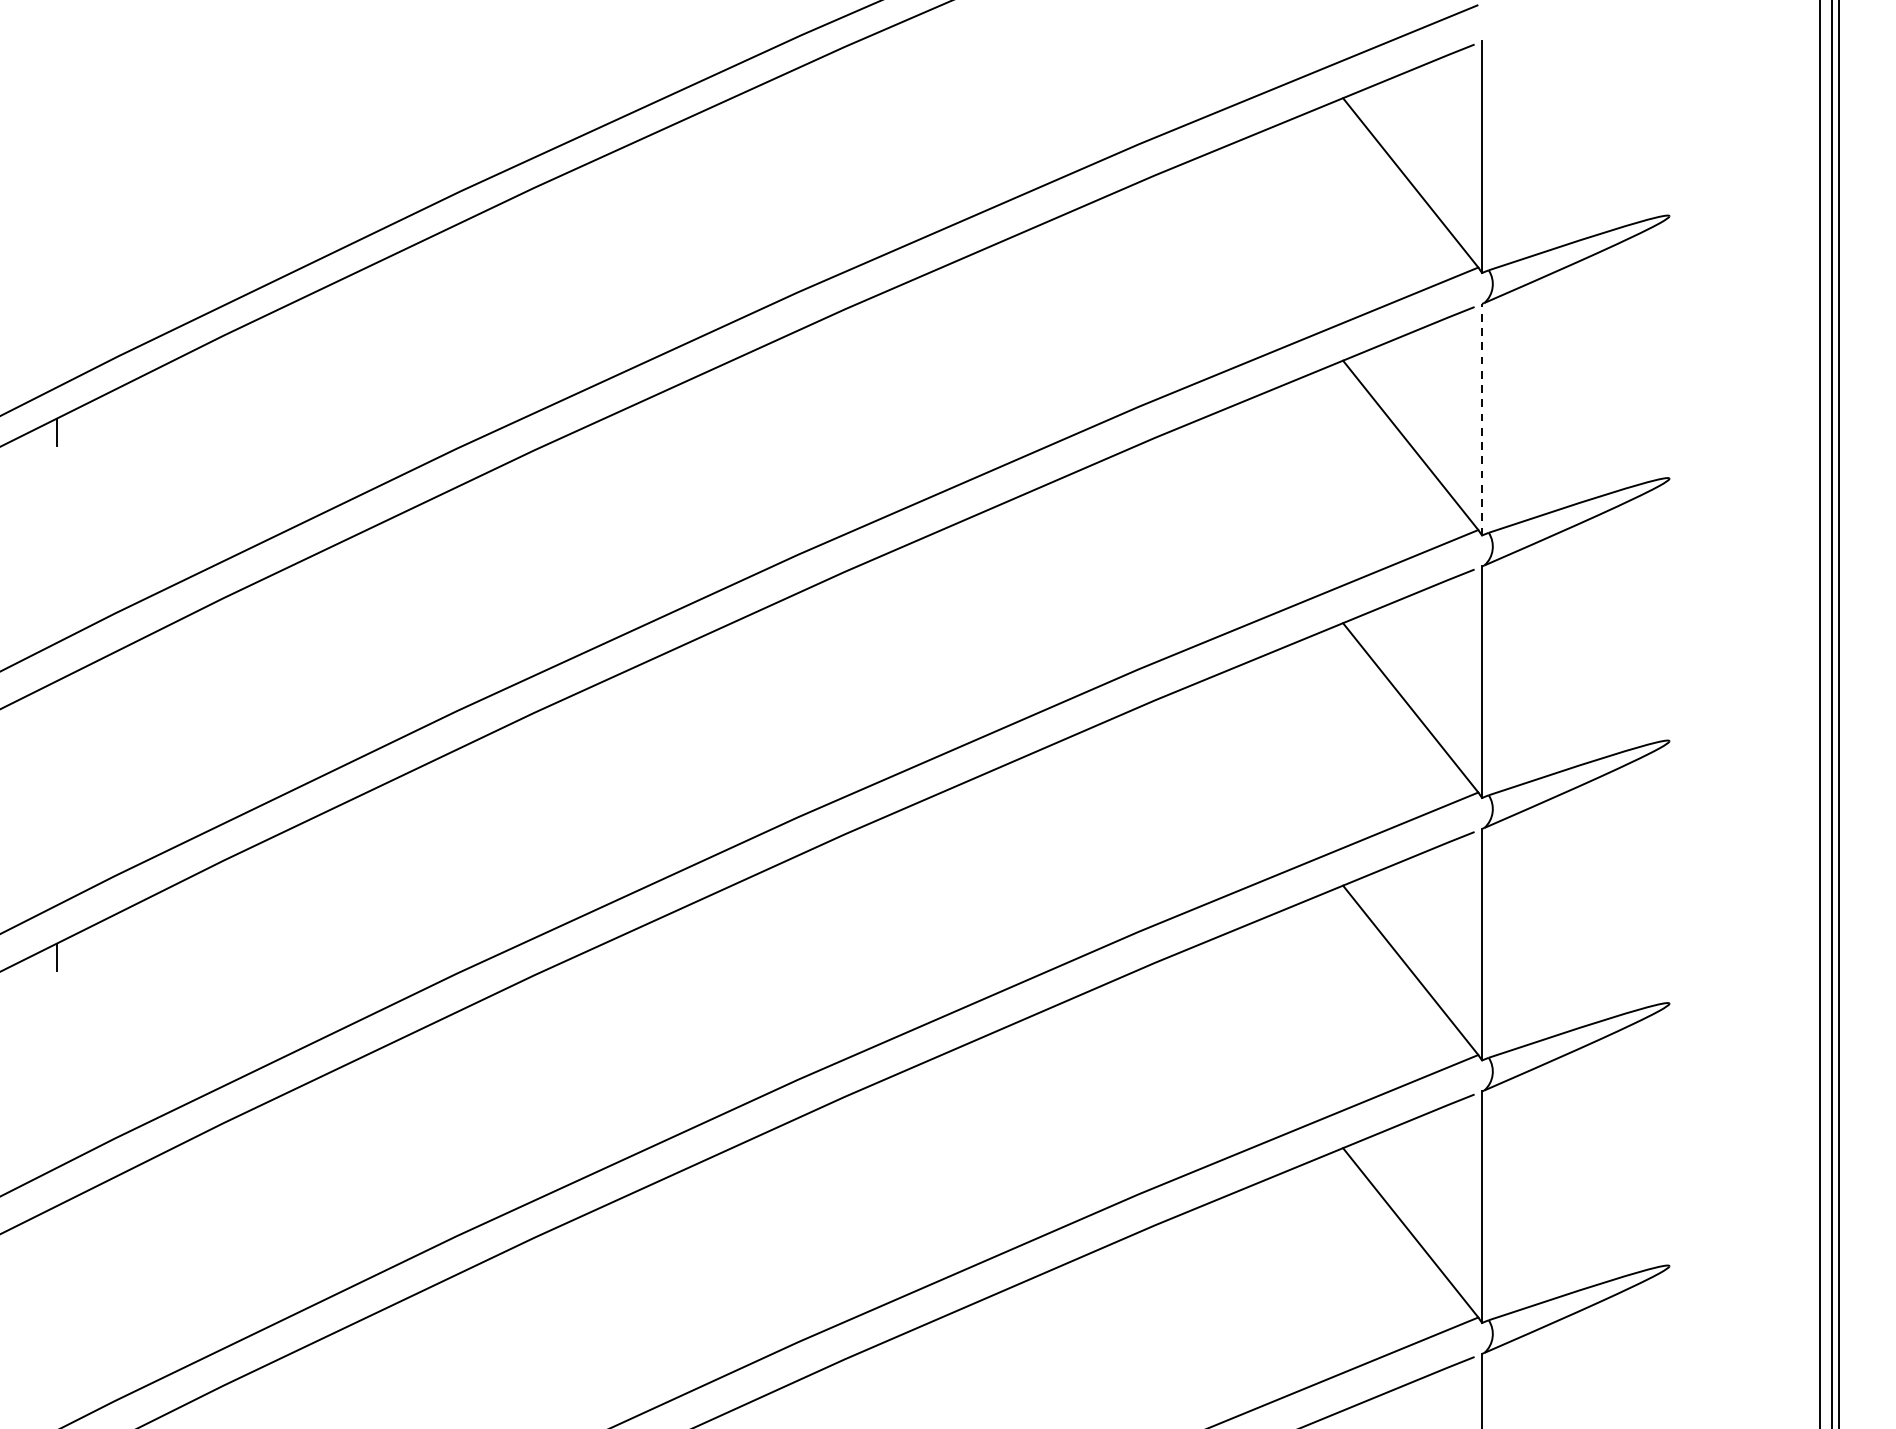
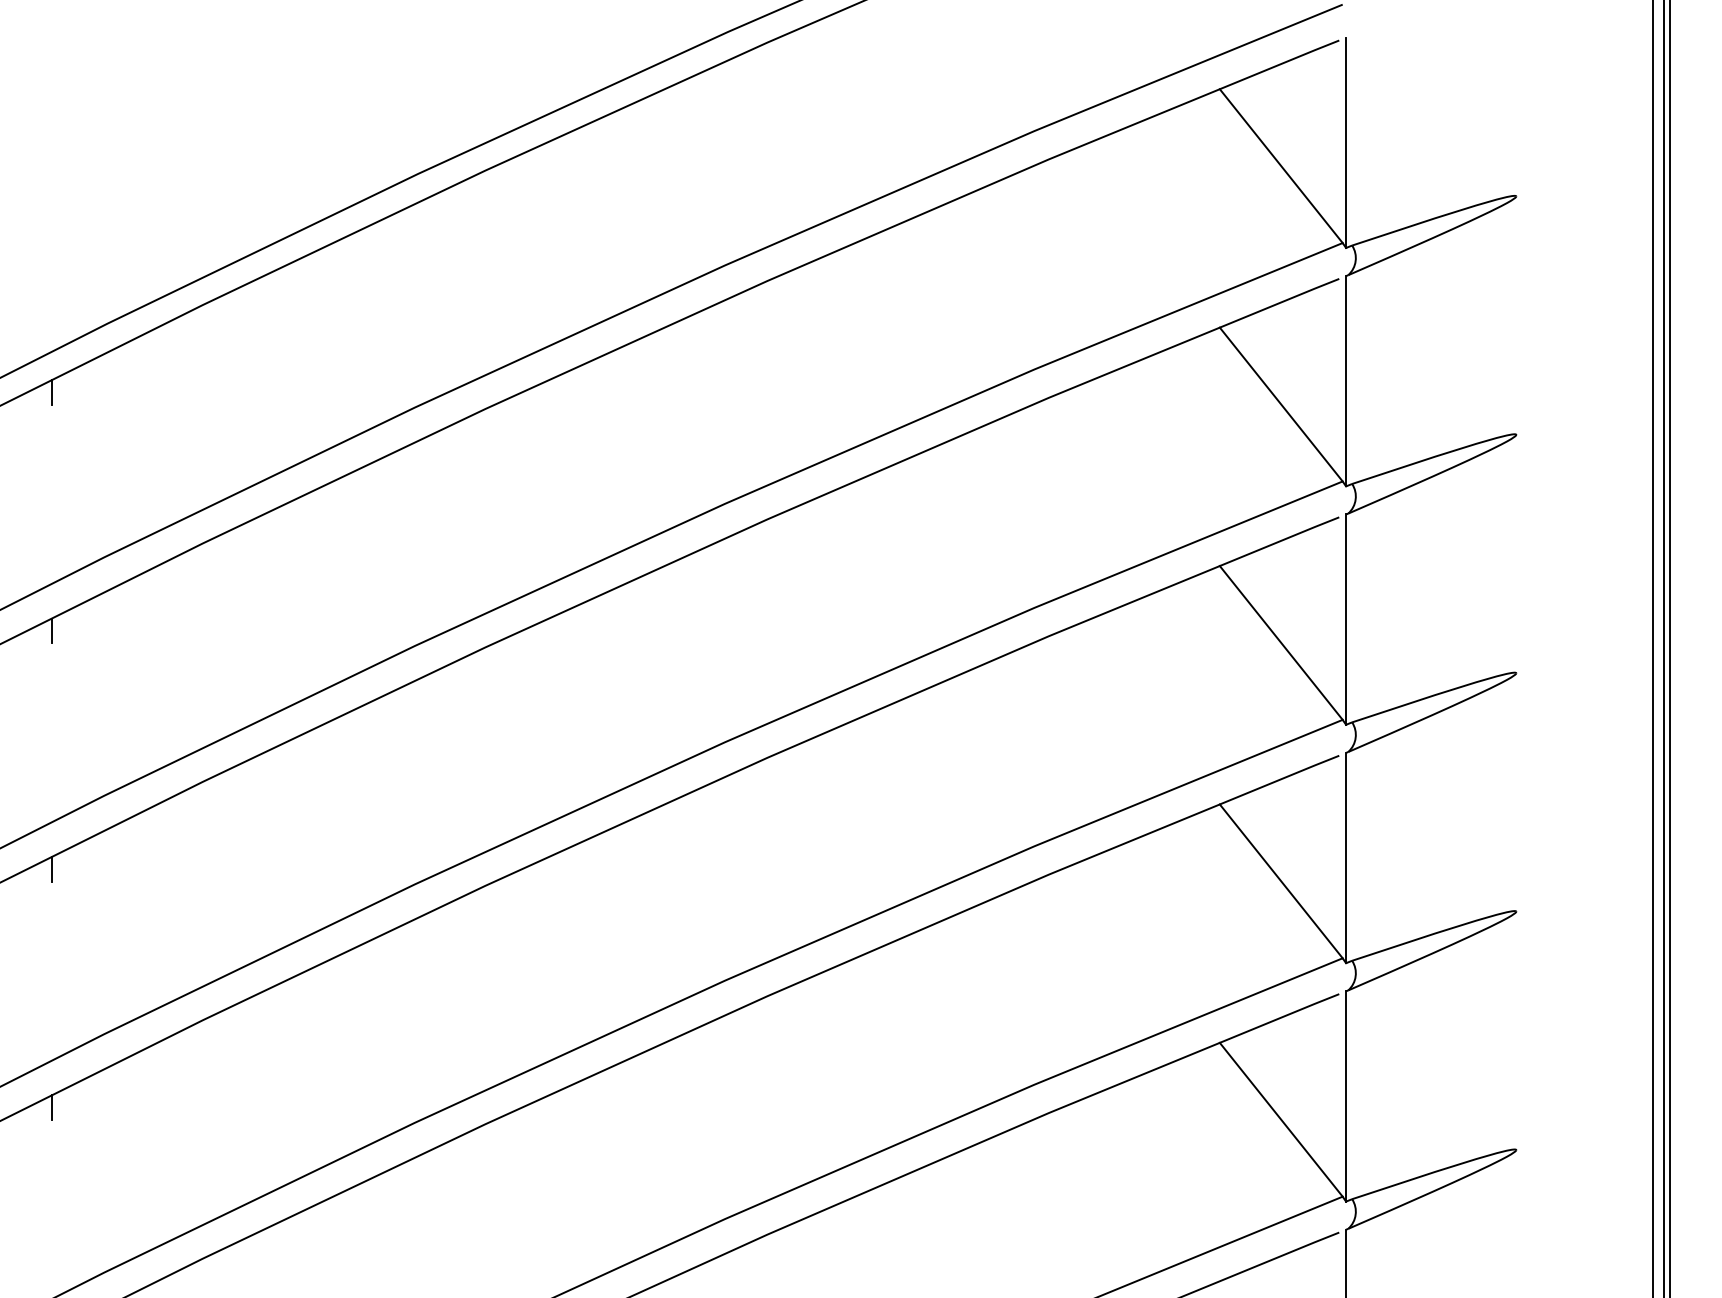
line: (1482, 418) -> (1346, 380), dashed -> solid
line: (56, 694) -> (51, 630), added
line: (56, 1219) -> (51, 1107), added

